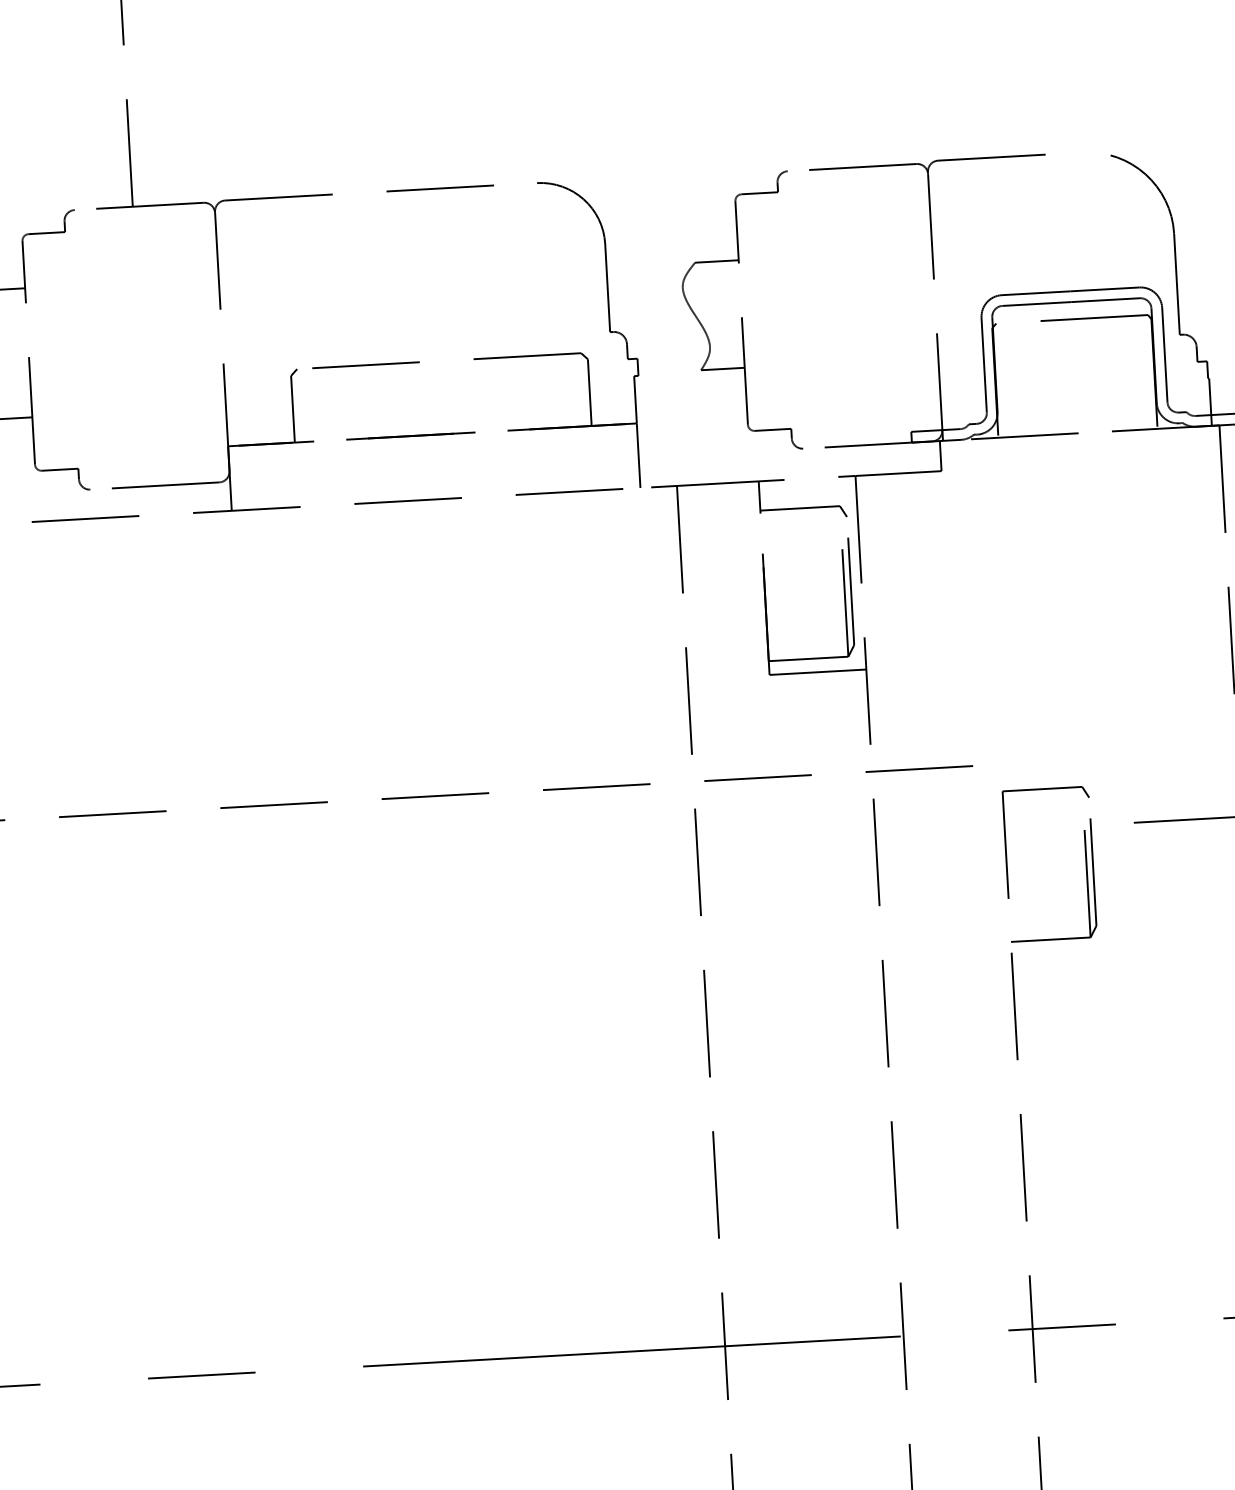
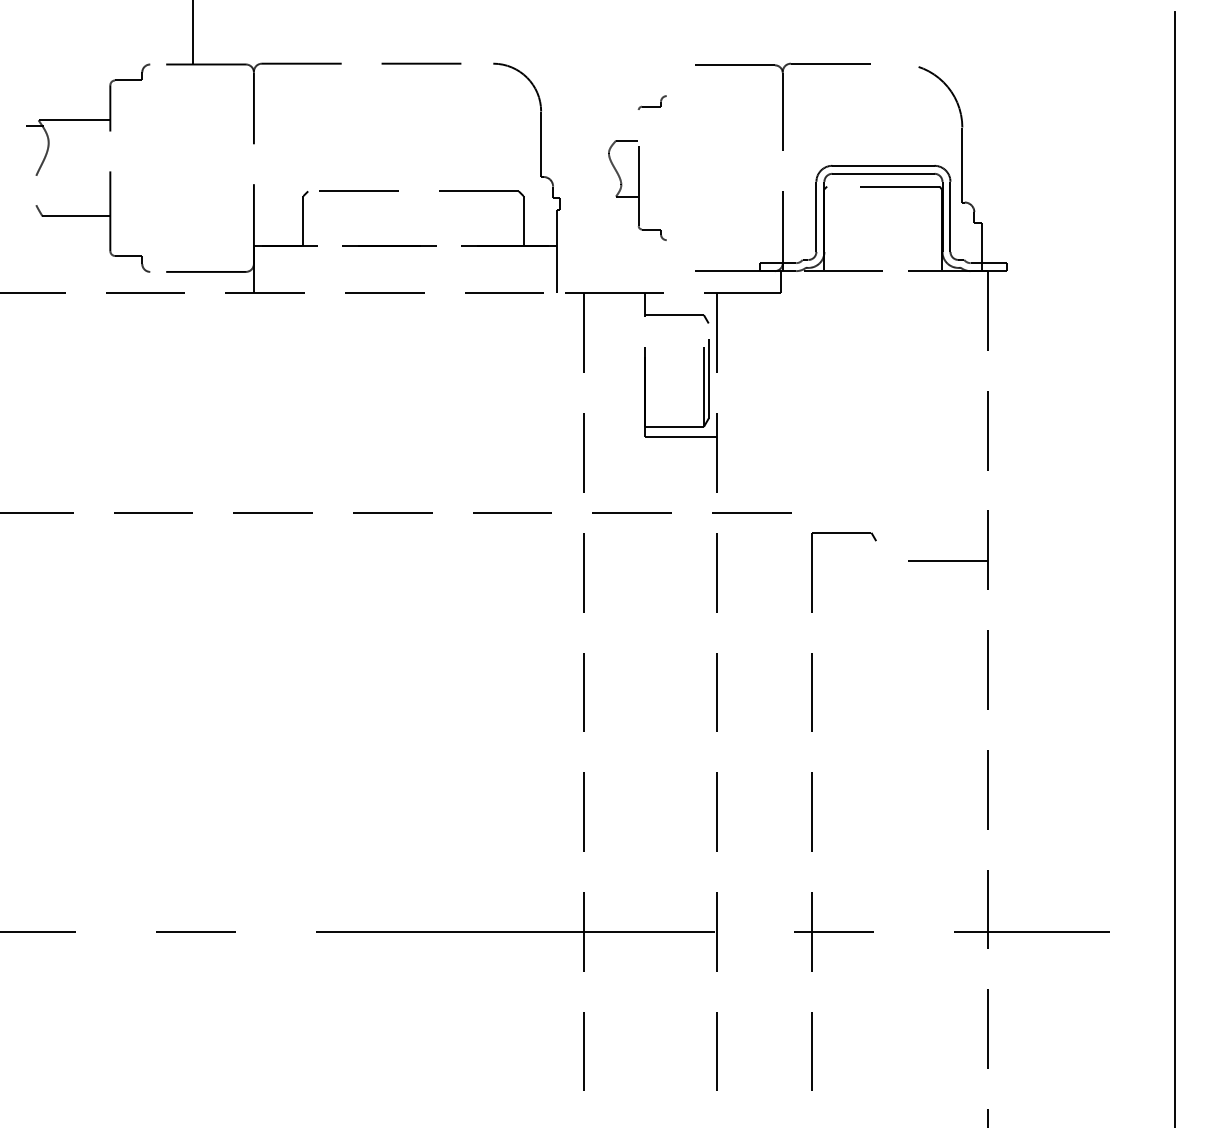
part: (739, 312) -> (637, 167), size x0.7
part: (1085, 878) -> (870, 600), removed

